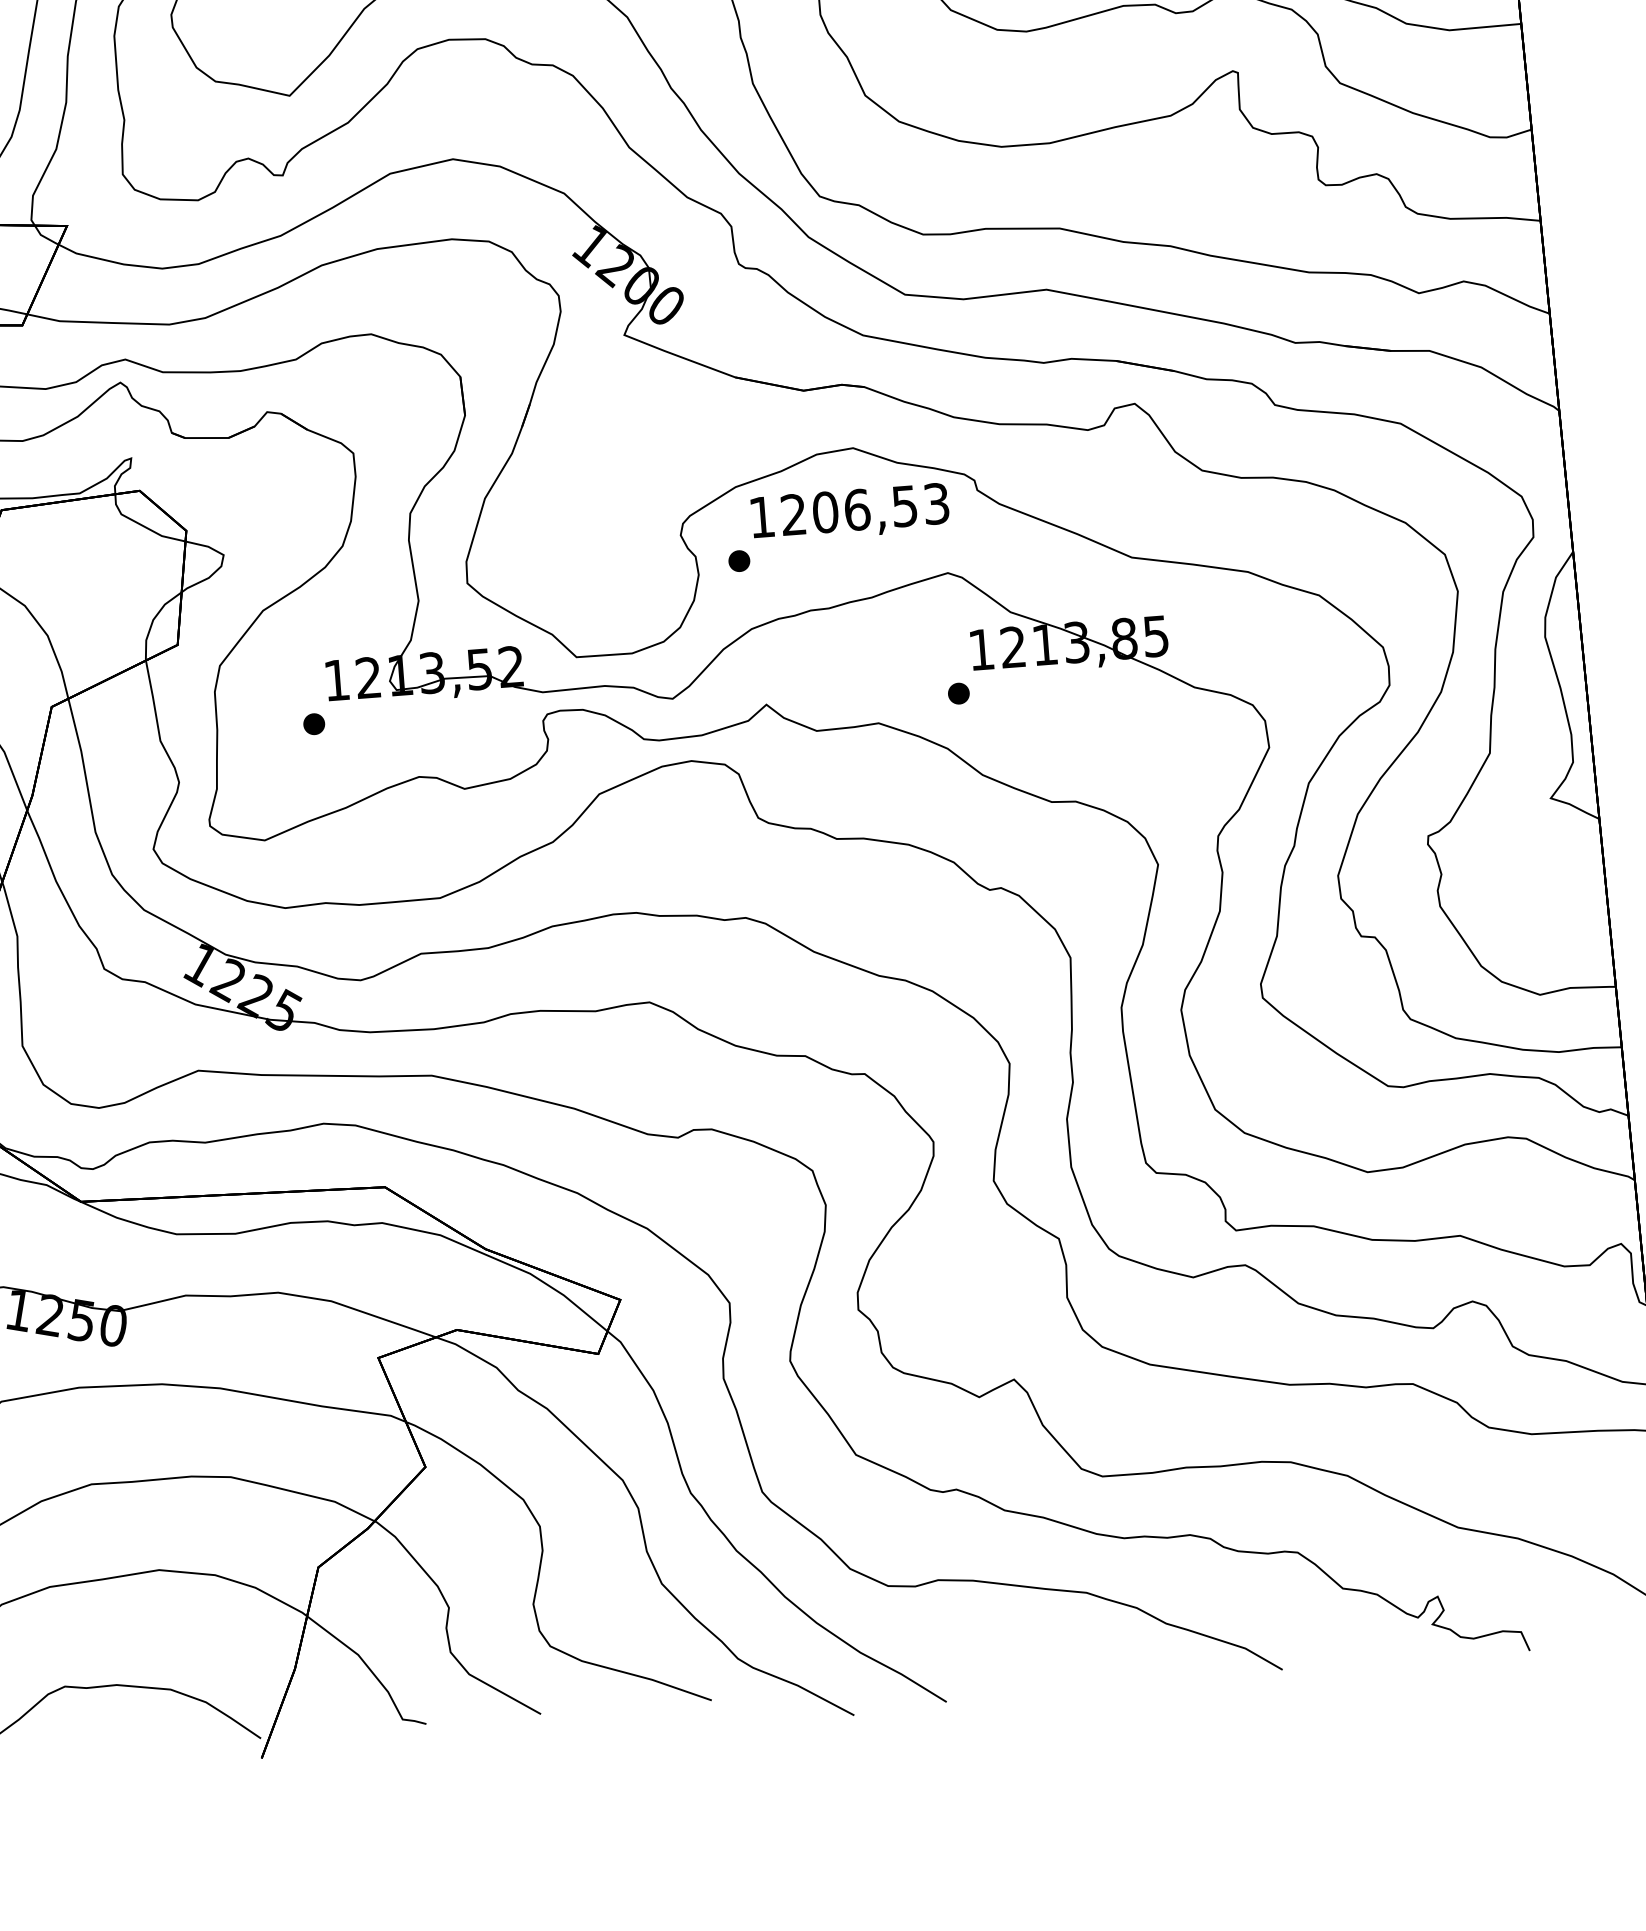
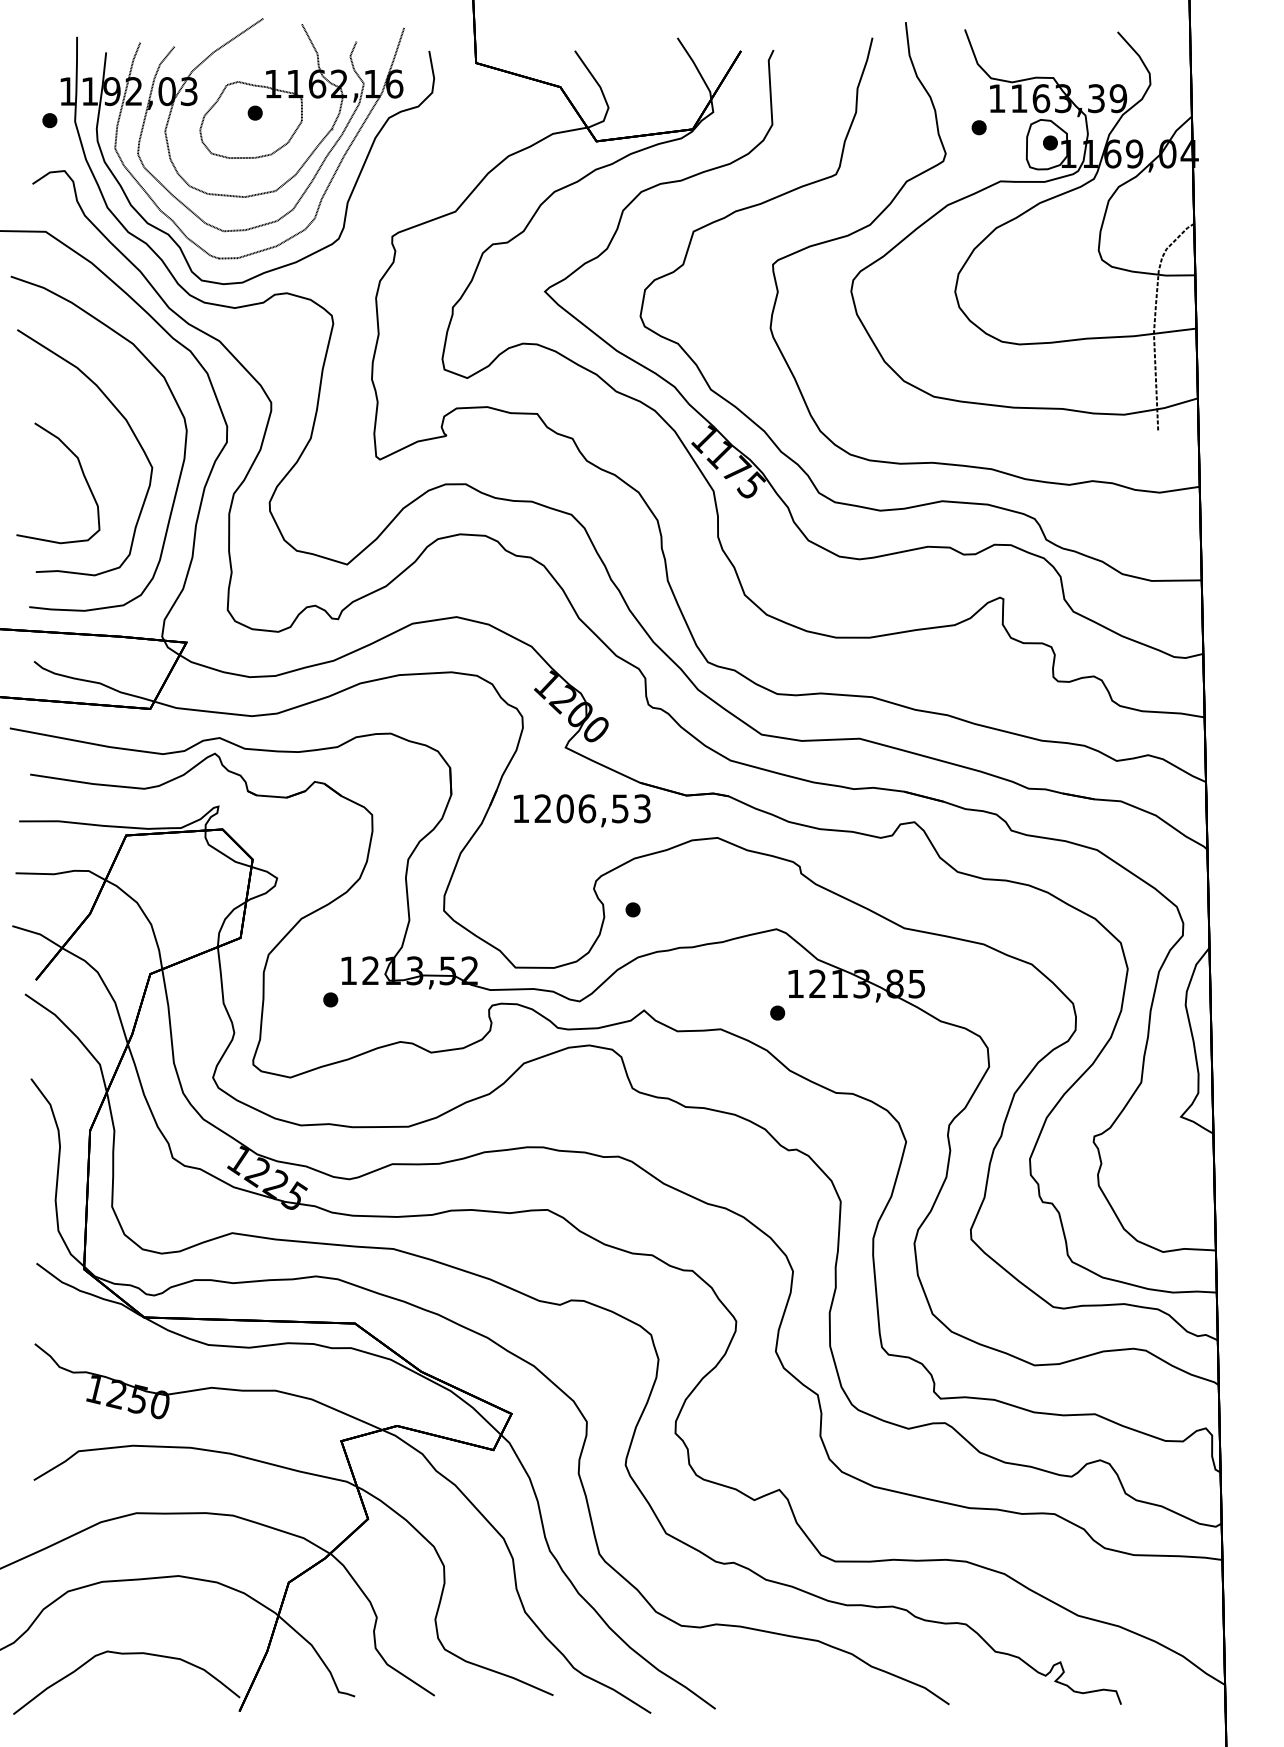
text: (850, 512) -> (582, 810), moved

